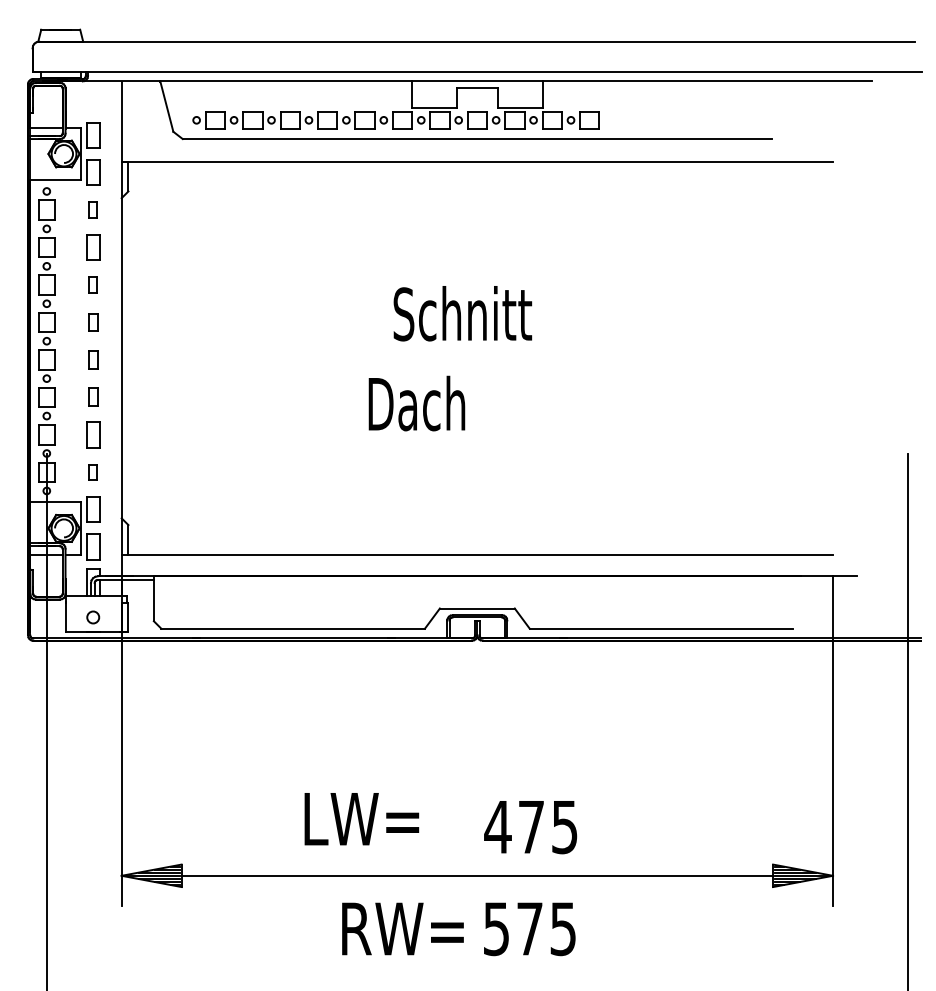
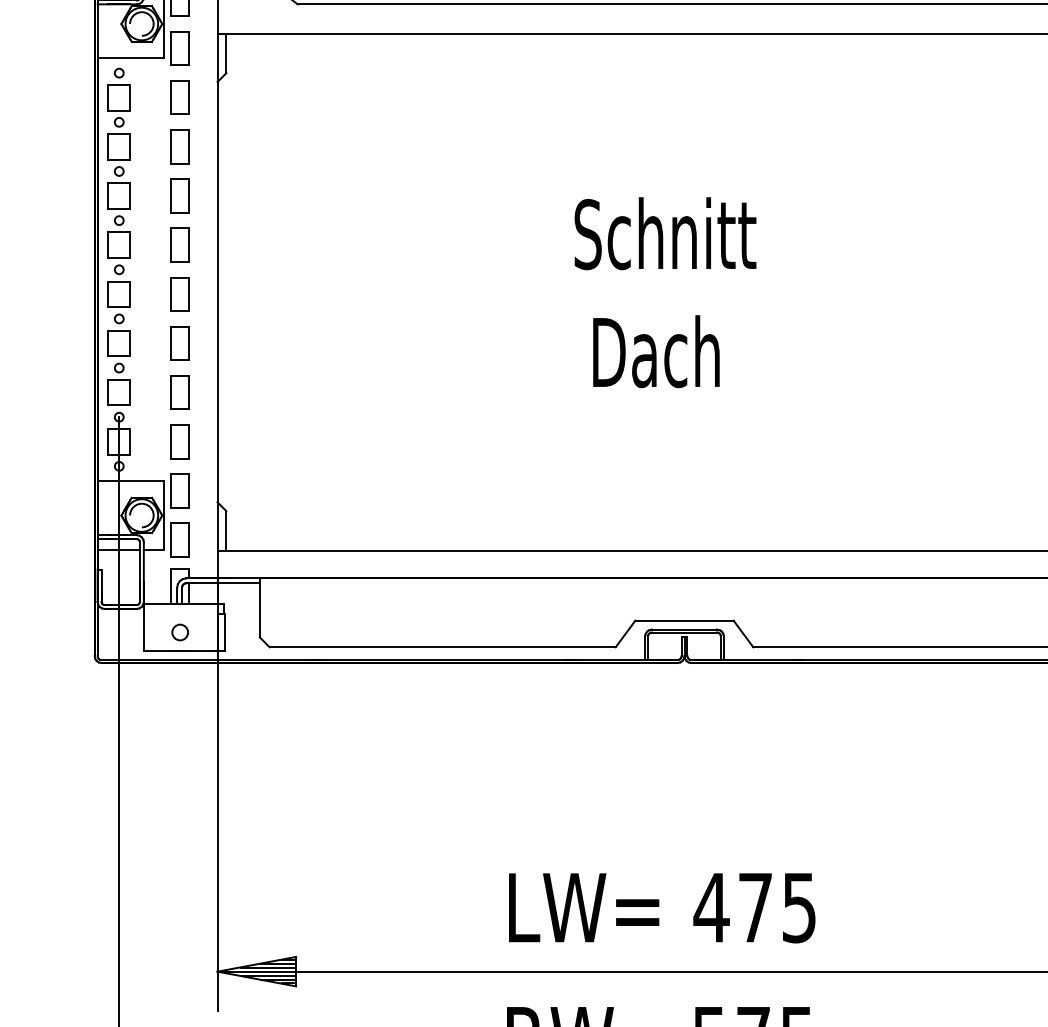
part: (93, 209) -> (180, 96), size x1.67
part: (93, 284) -> (180, 195), size x1.67
part: (93, 322) -> (180, 245), size x1.43
part: (93, 359) -> (180, 293), size x1.43
part: (93, 397) -> (180, 343), size x1.43
text: (416, 403) -> (655, 351), moved
part: (93, 472) -> (180, 442), size x1.67
text: (361, 819) -> (583, 908), moved

